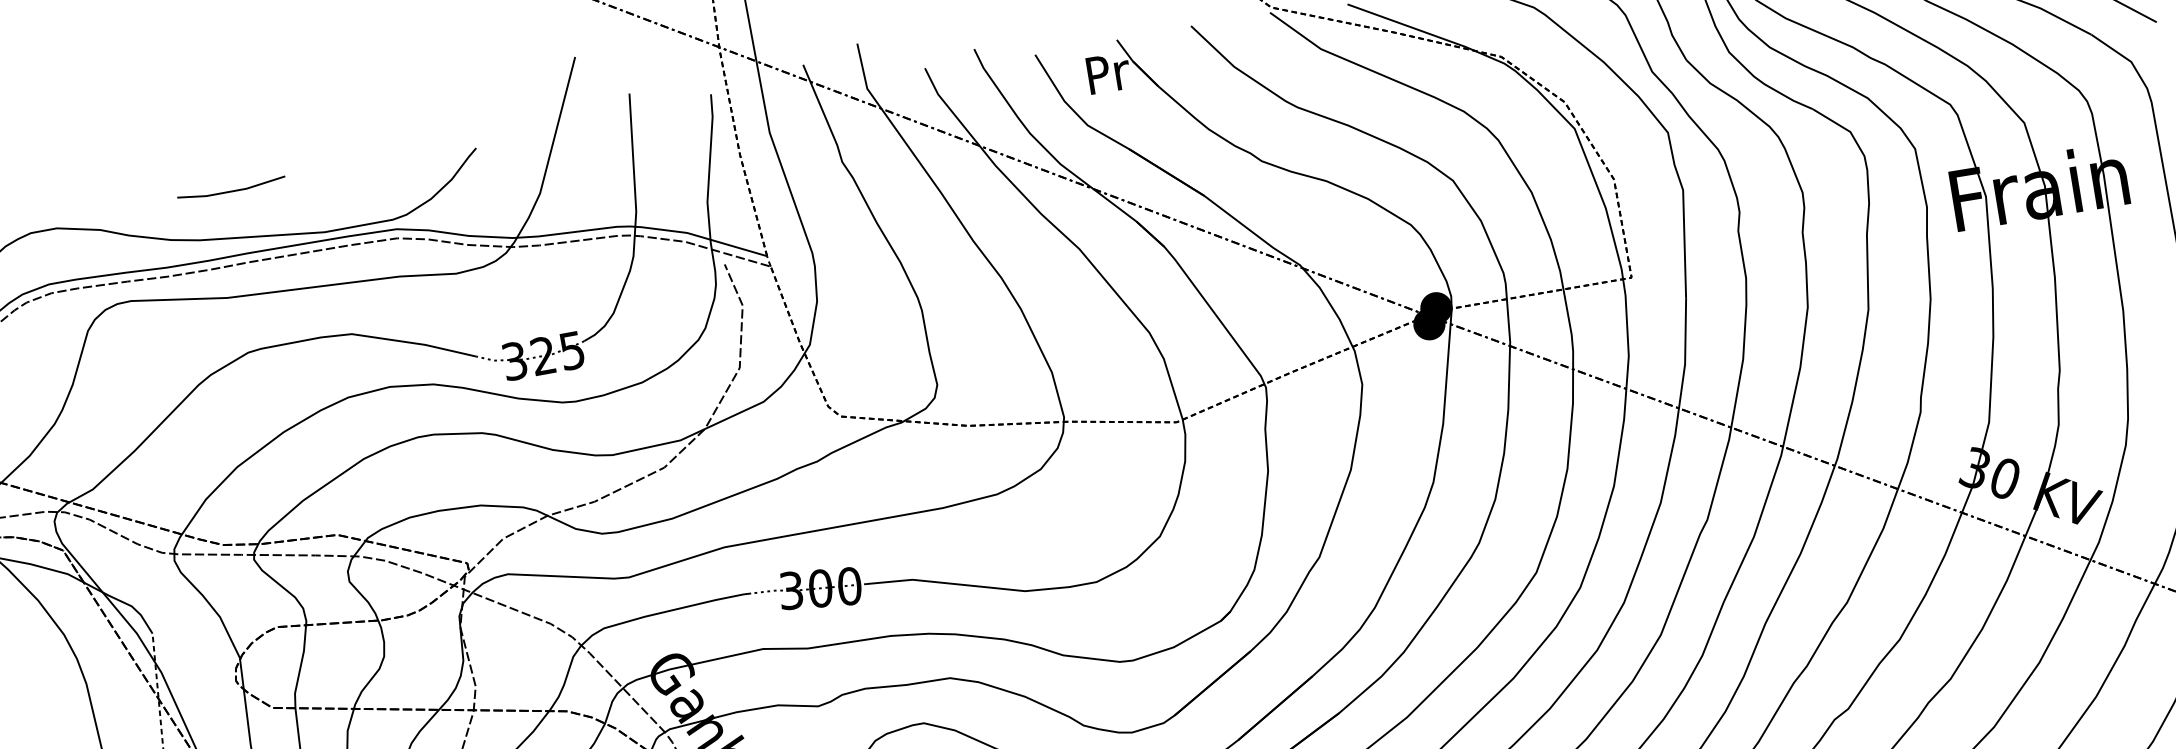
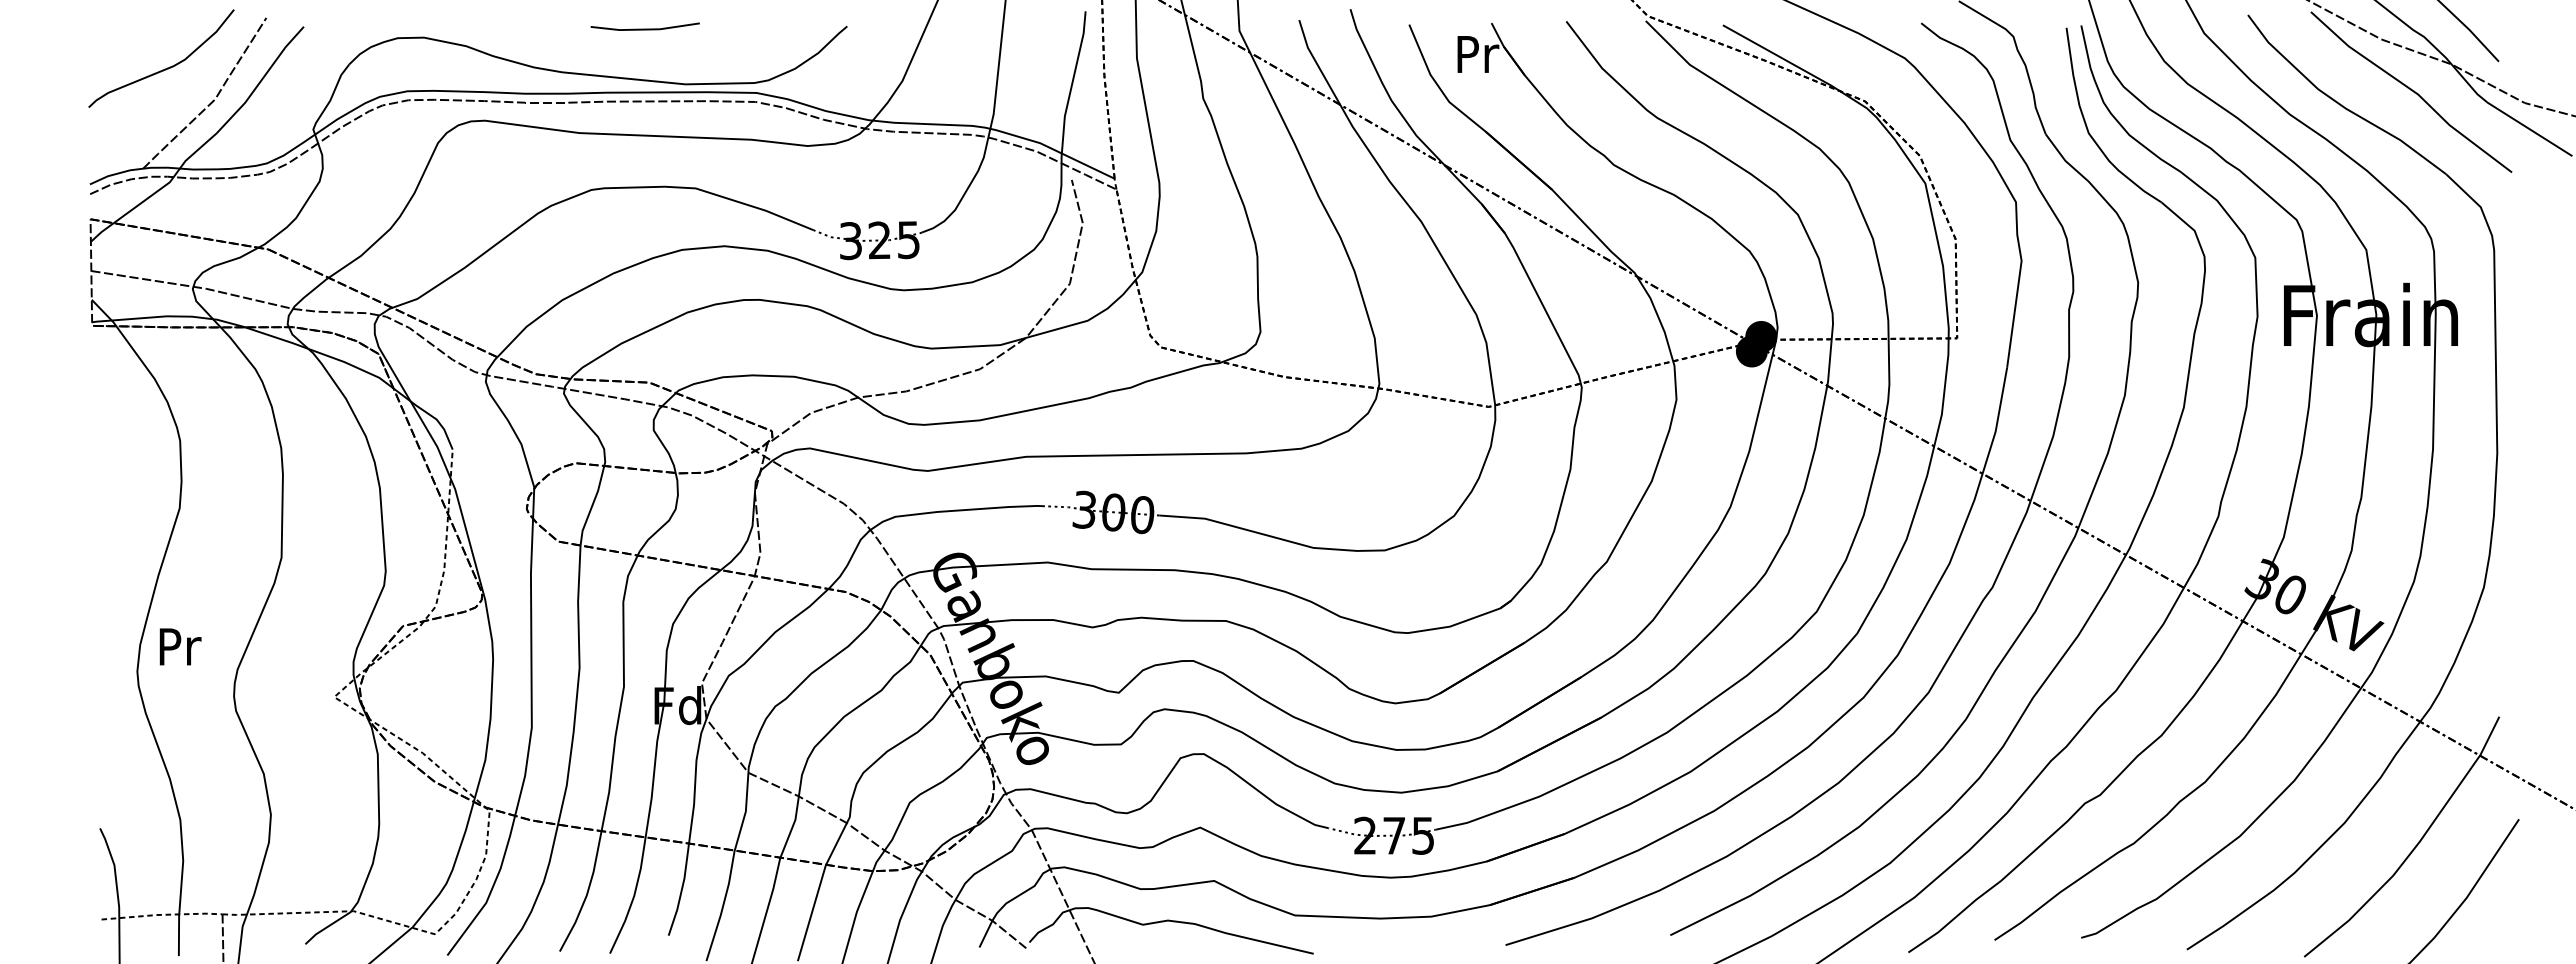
line: (231, 190) -> (644, 28), moved

